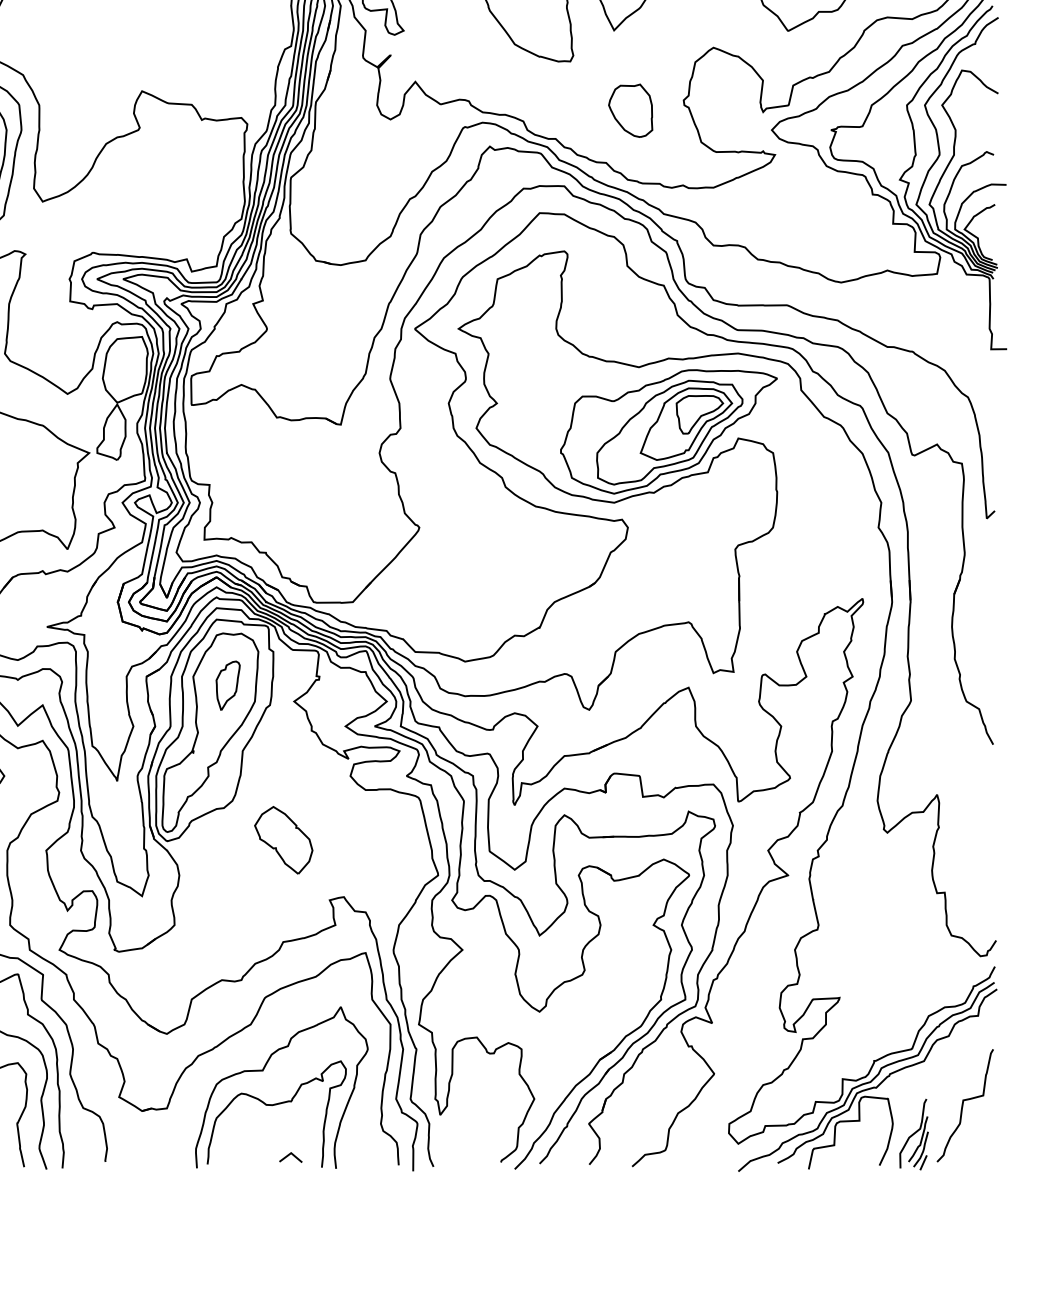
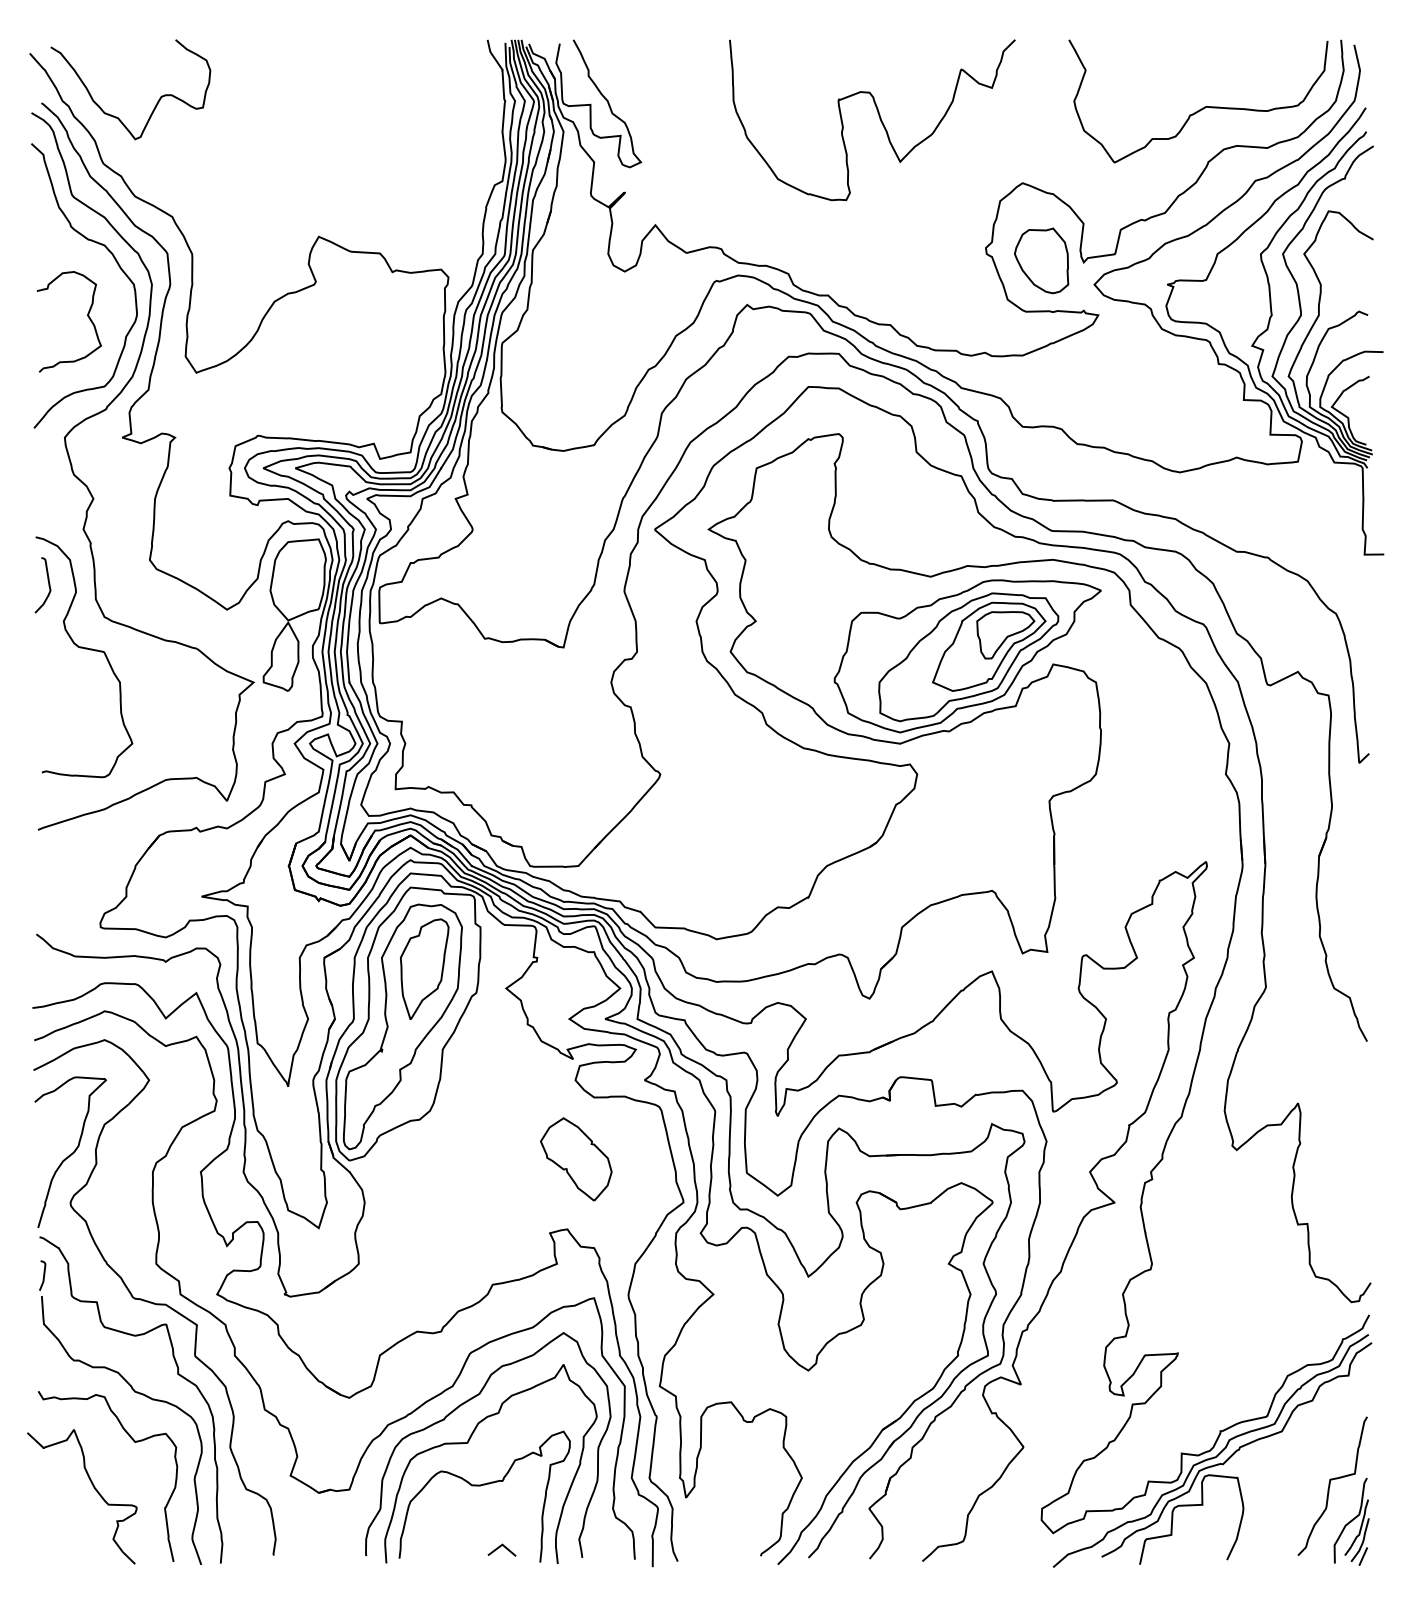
part: (630, 110) -> (1041, 260), moved
part: (227, 685) -> (424, 968), size x1.67
part: (283, 840) -> (576, 1159), moved
curve: (255, 1042) -> (458, 1408), added
part: (913, 1134) -> (1351, 1521), moved

